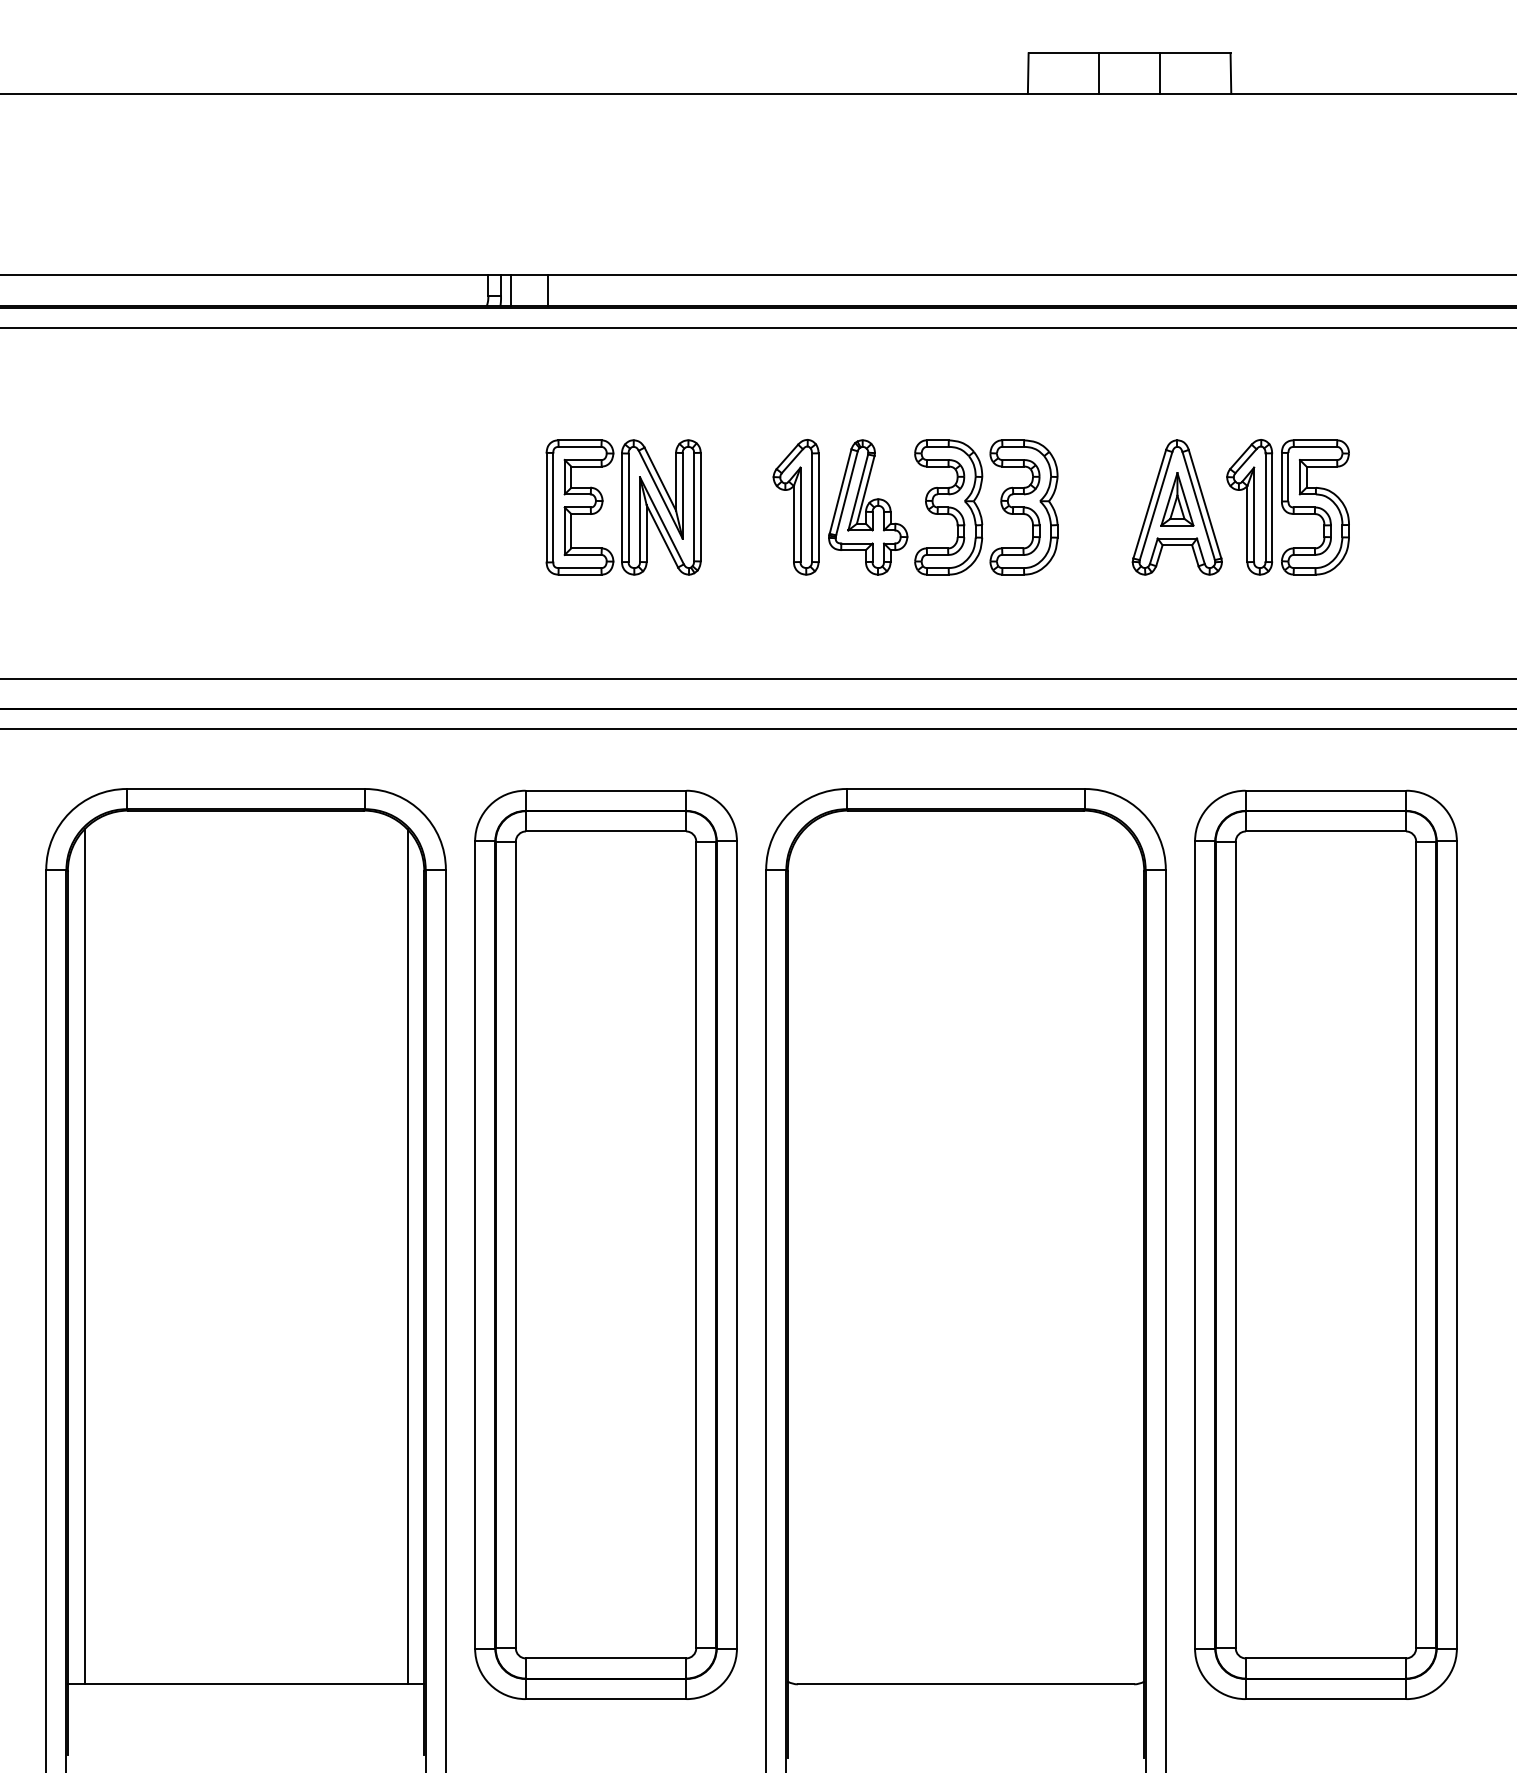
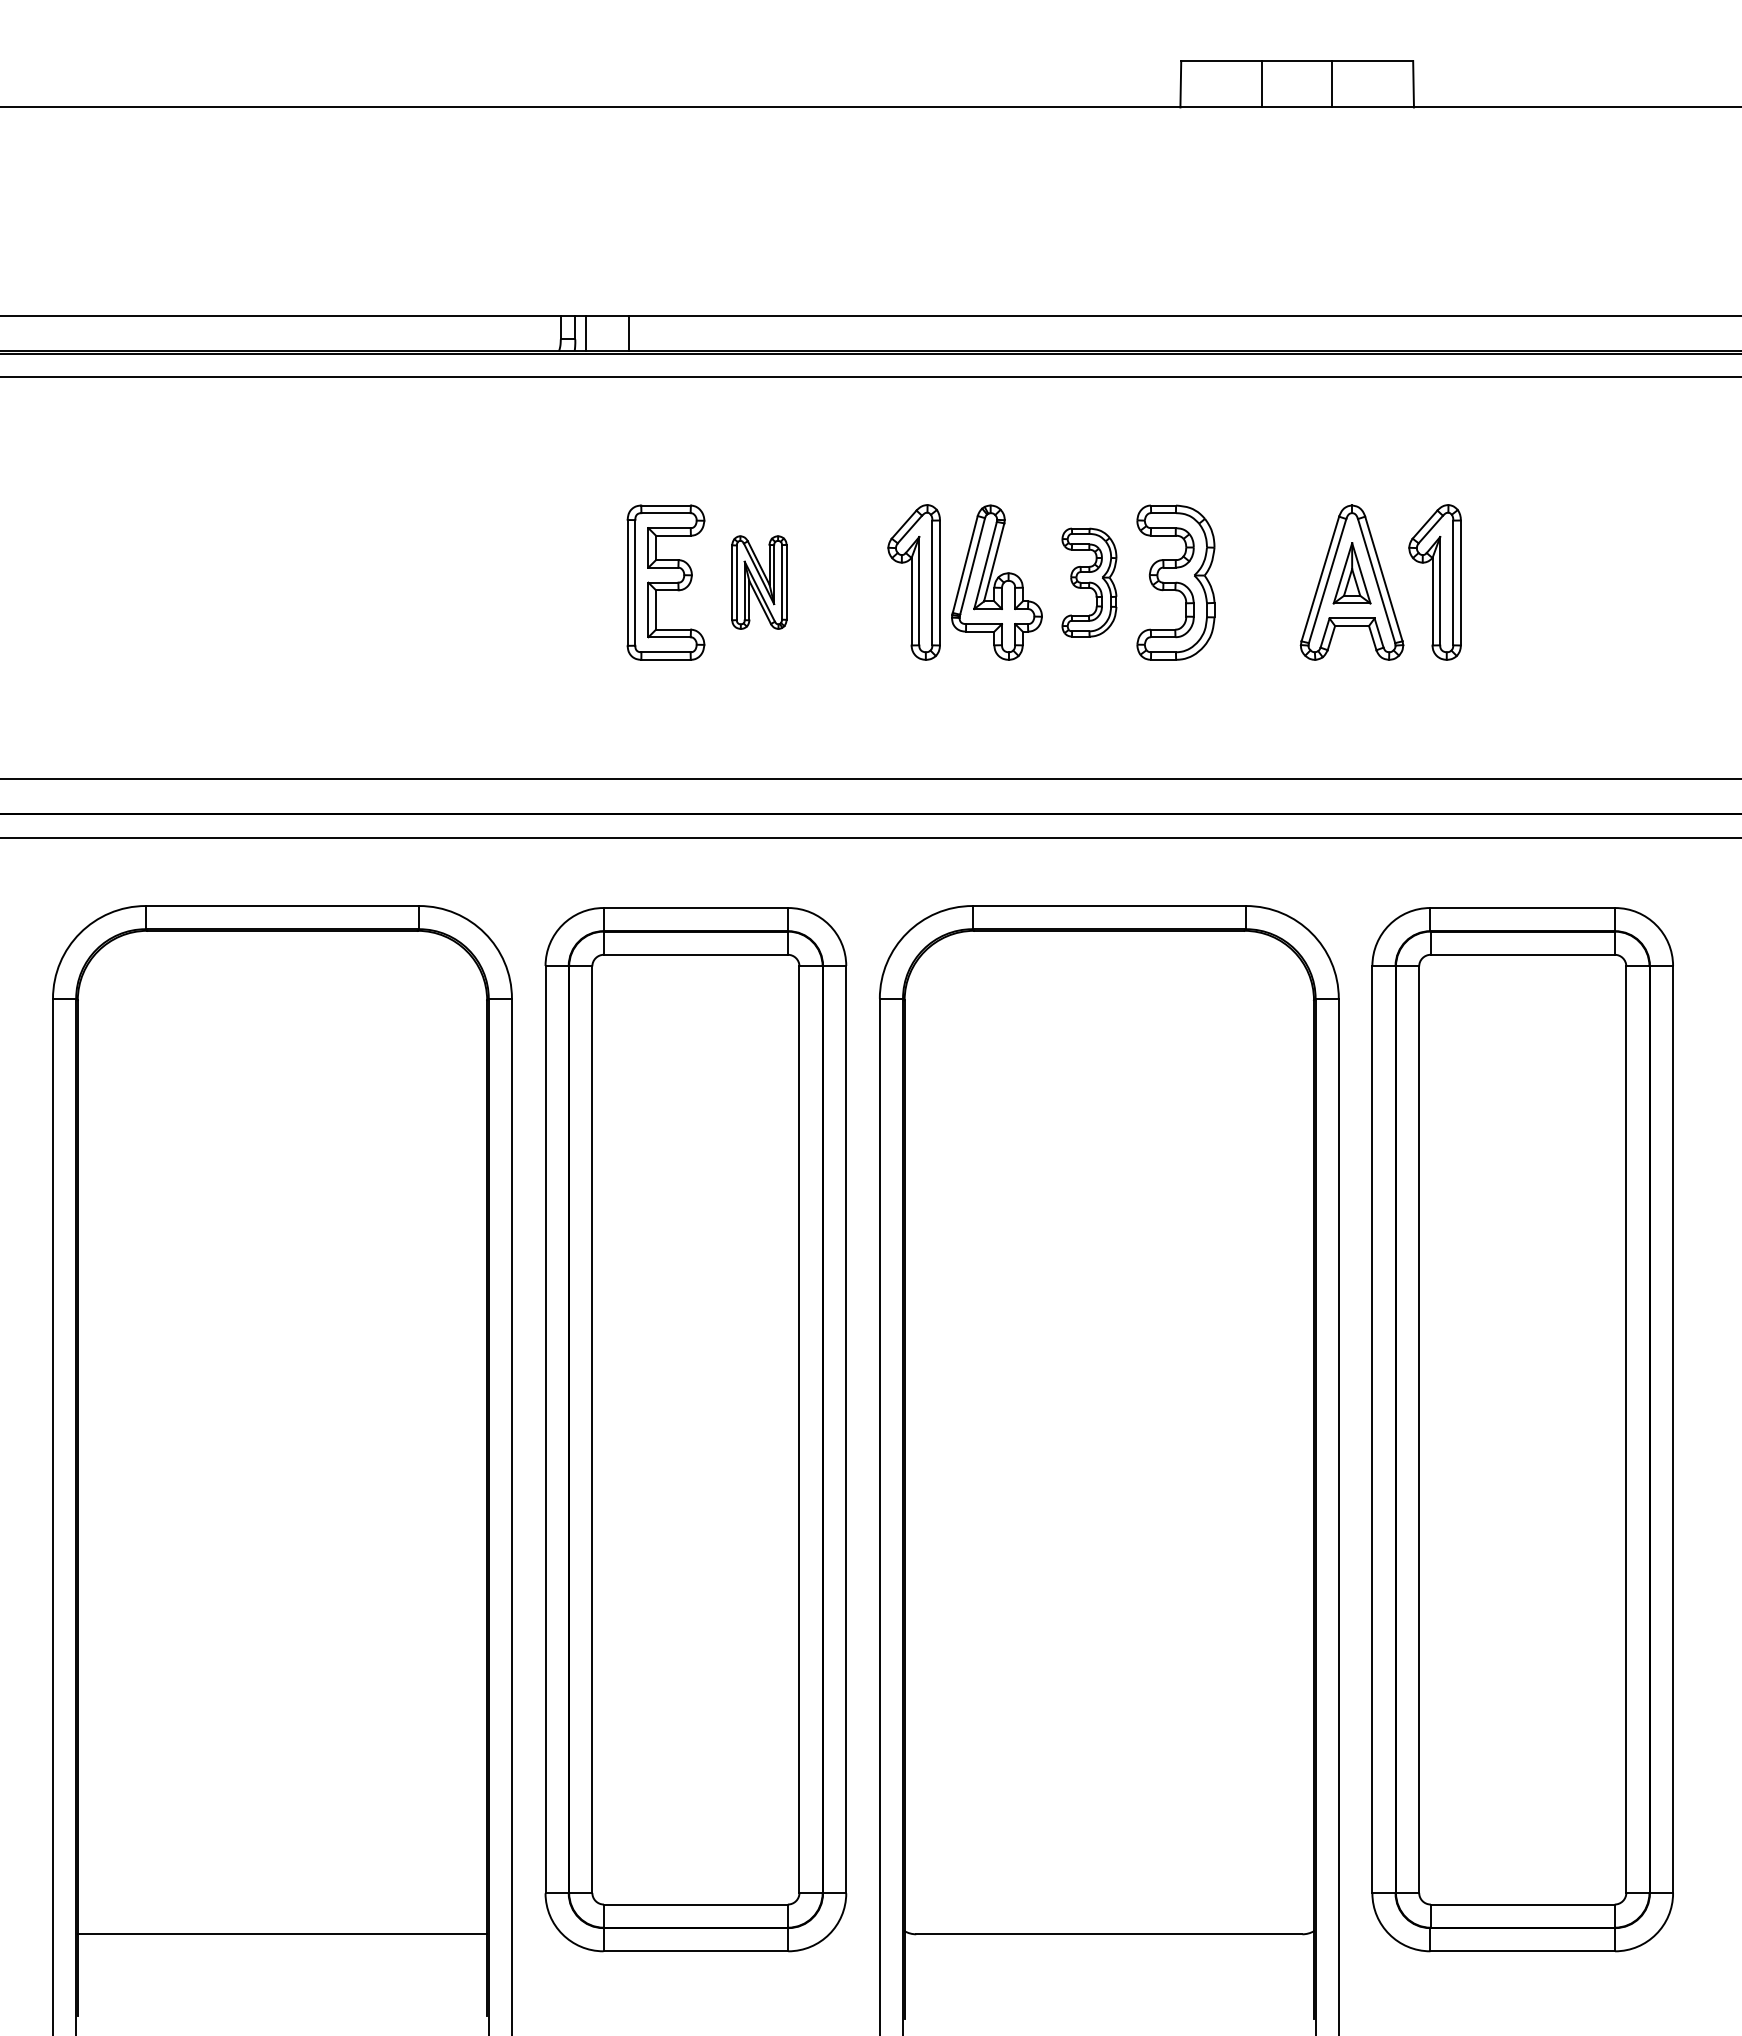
part: (661, 507) -> (759, 582), size x0.6
part: (948, 507) -> (1089, 582), size x0.7
part: (1315, 507) -> (1510, 582), removed
line: (84, 1256) -> (96, 1443), removed
line: (408, 1256) -> (468, 1443), removed

